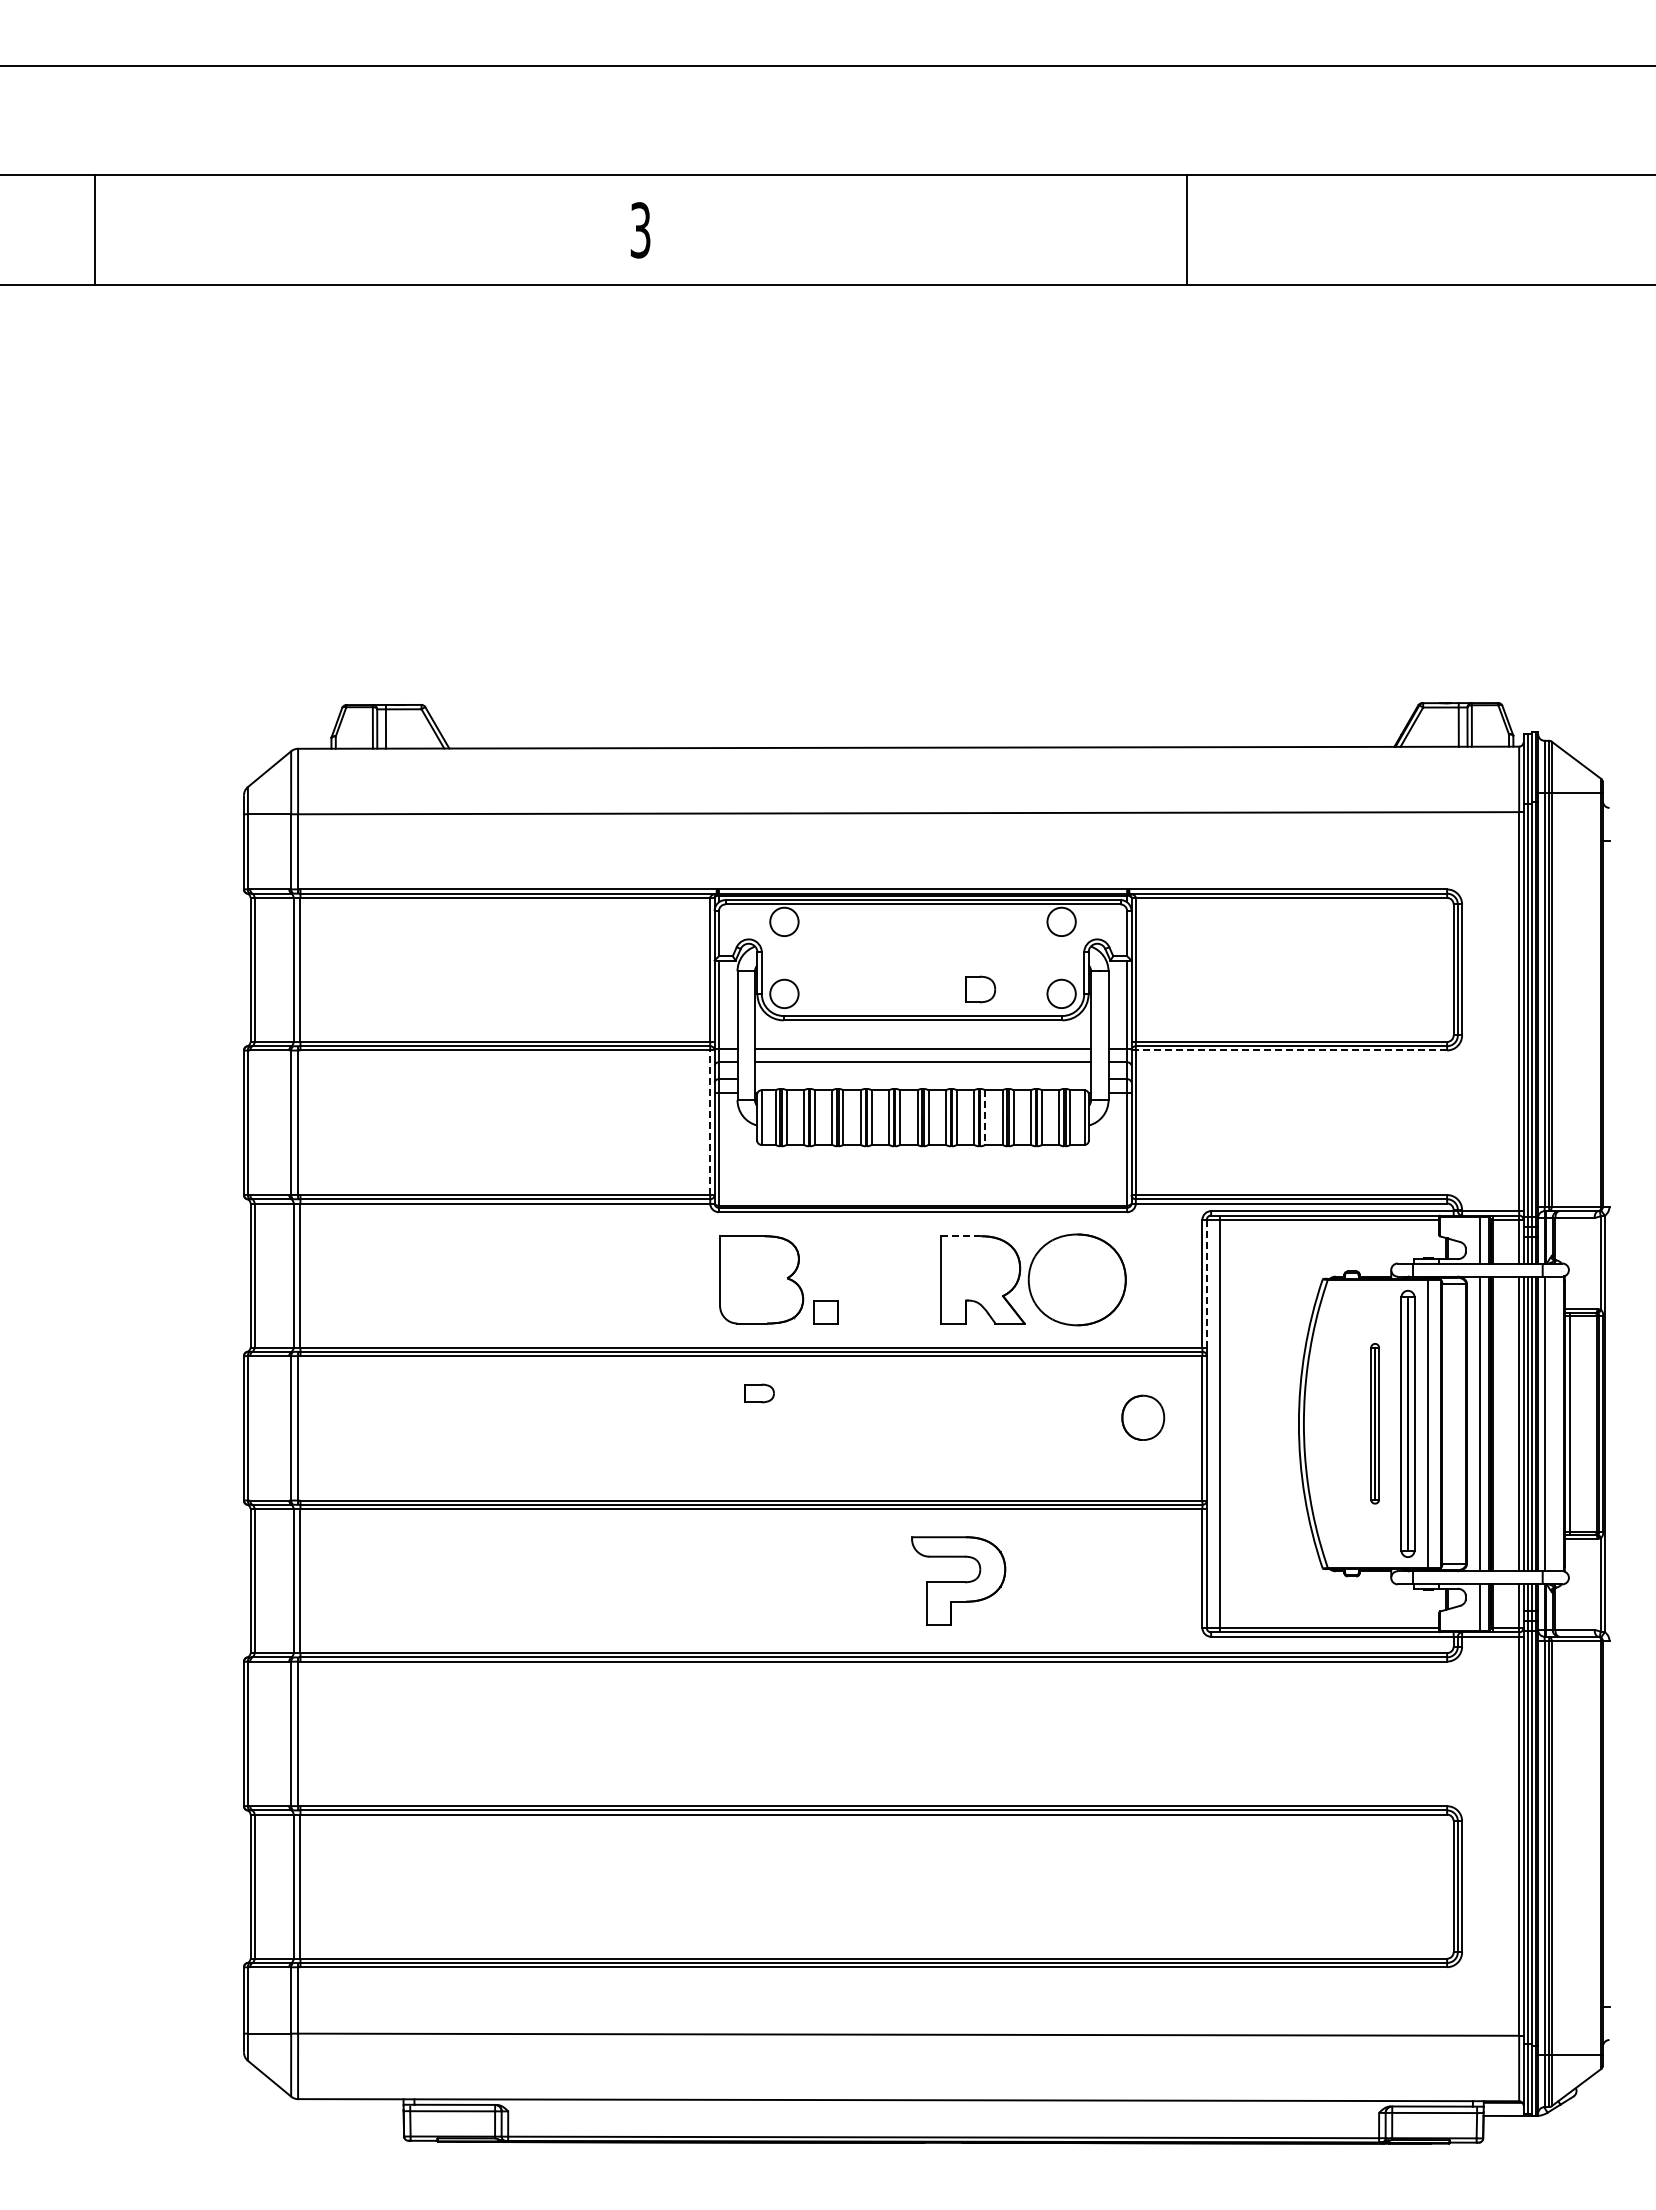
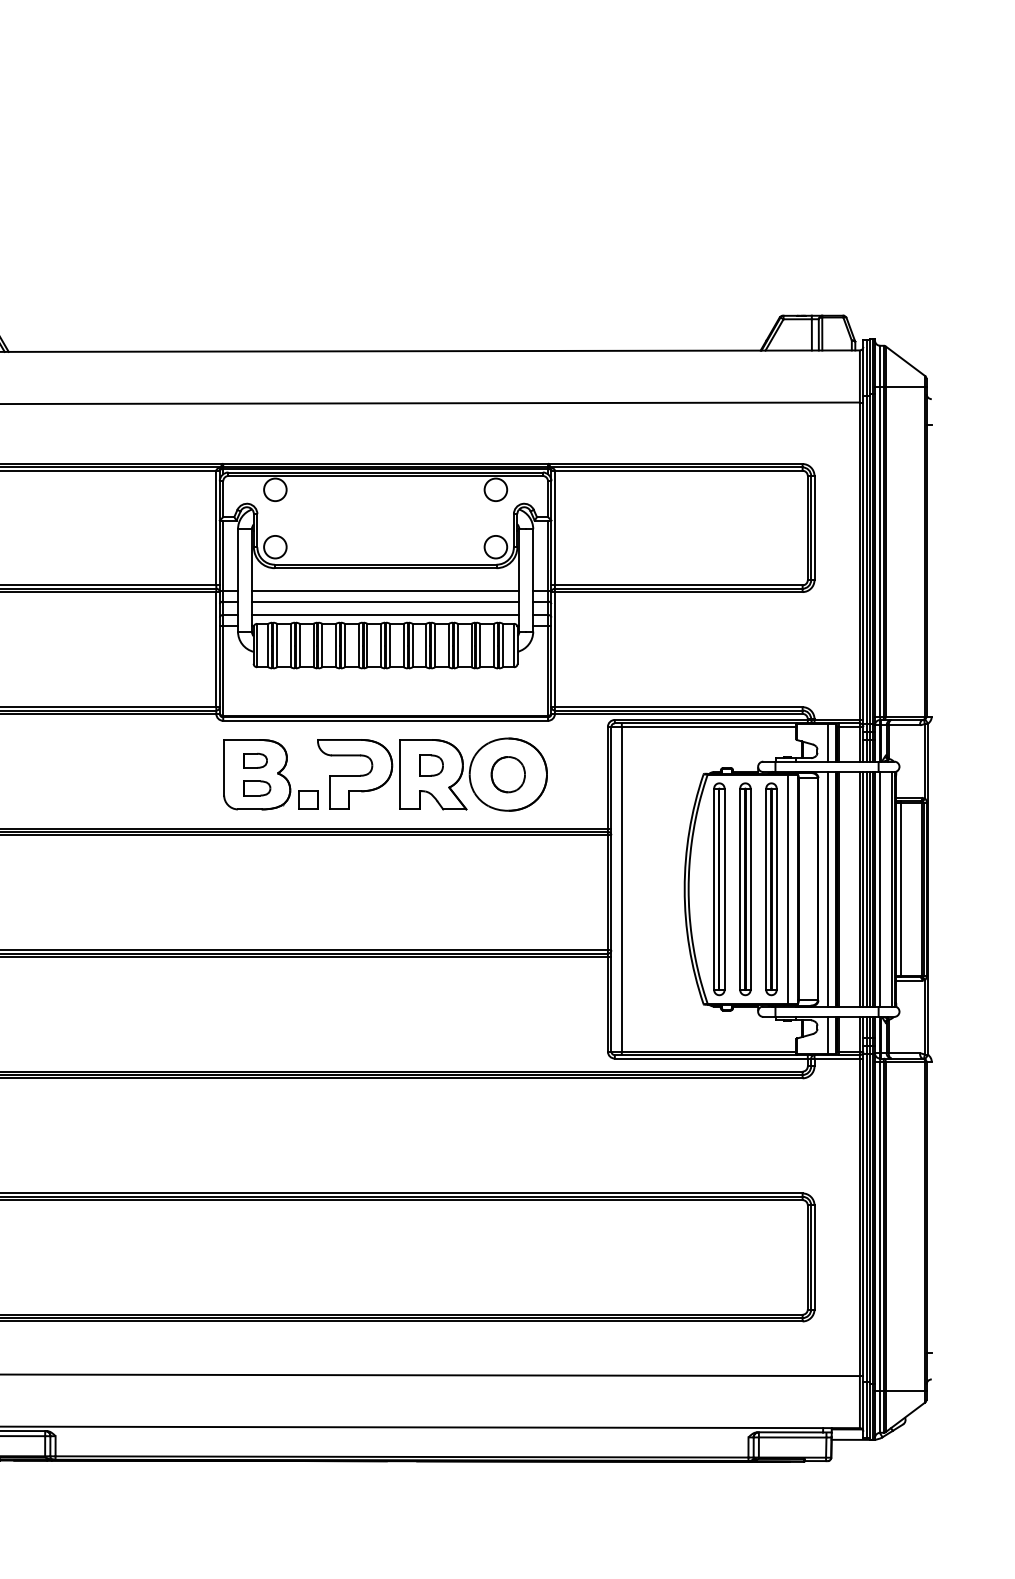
part: (980, 989) -> (431, 765), moved
line: (1291, 1050) -> (678, 592), dashed -> solid
line: (922, 1079) -> (385, 615), added
line: (985, 1118) -> (435, 646), dashed -> solid
line: (710, 1122) -> (216, 649), dashed -> solid
line: (961, 1236) -> (416, 740), dashed -> solid
line: (1206, 1283) -> (611, 777), dashed -> solid
part: (761, 1296) -> (257, 787), added
part: (759, 1393) -> (255, 760), moved
part: (1143, 1417) -> (508, 774), moved
part: (1342, 1423) -> (719, 888), added
part: (1374, 1423) -> (744, 888), size x1.67
line: (1559, 1423) -> (892, 888), added
part: (958, 1580) -> (354, 774), moved

